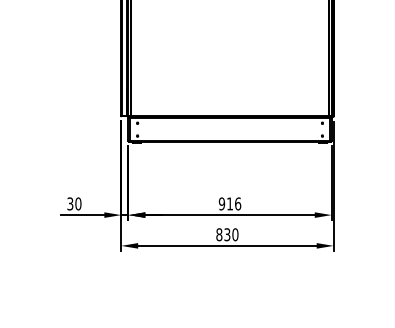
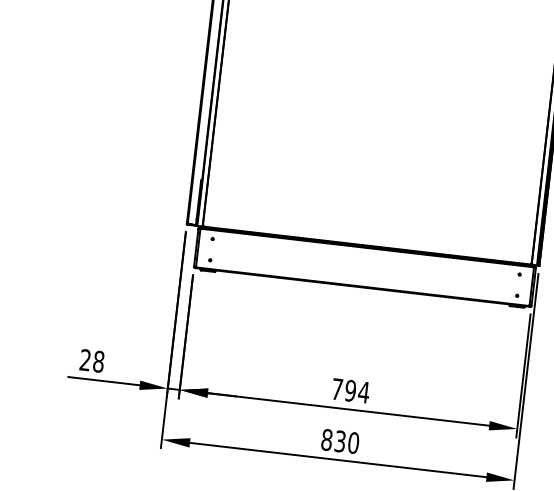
text: (74, 203) -> (92, 360), 30 -> 28
text: (229, 203) -> (349, 390), 916 -> 794

